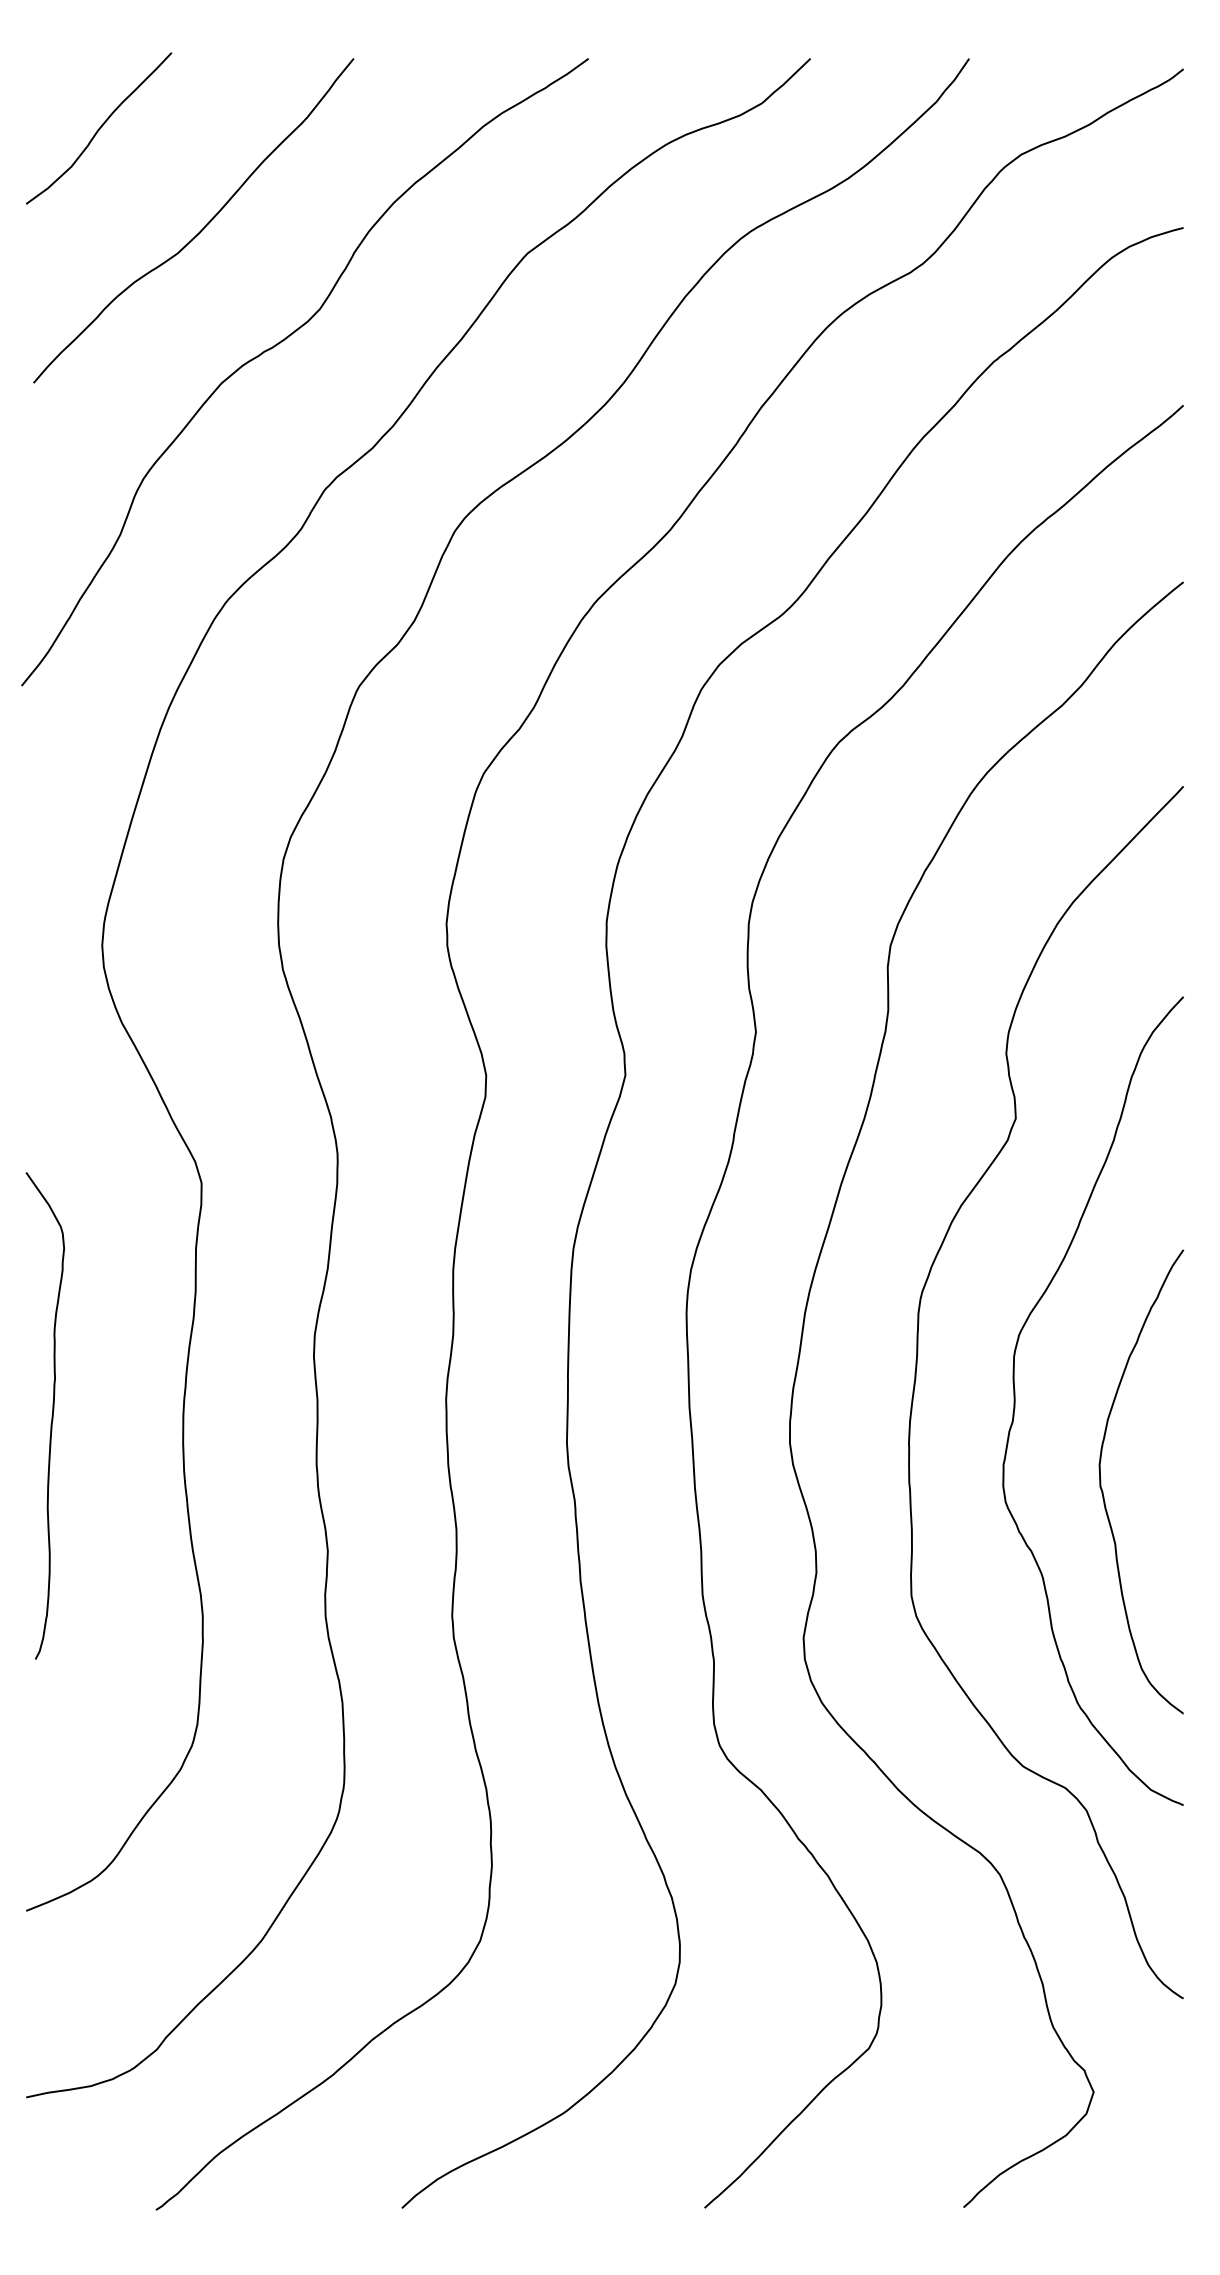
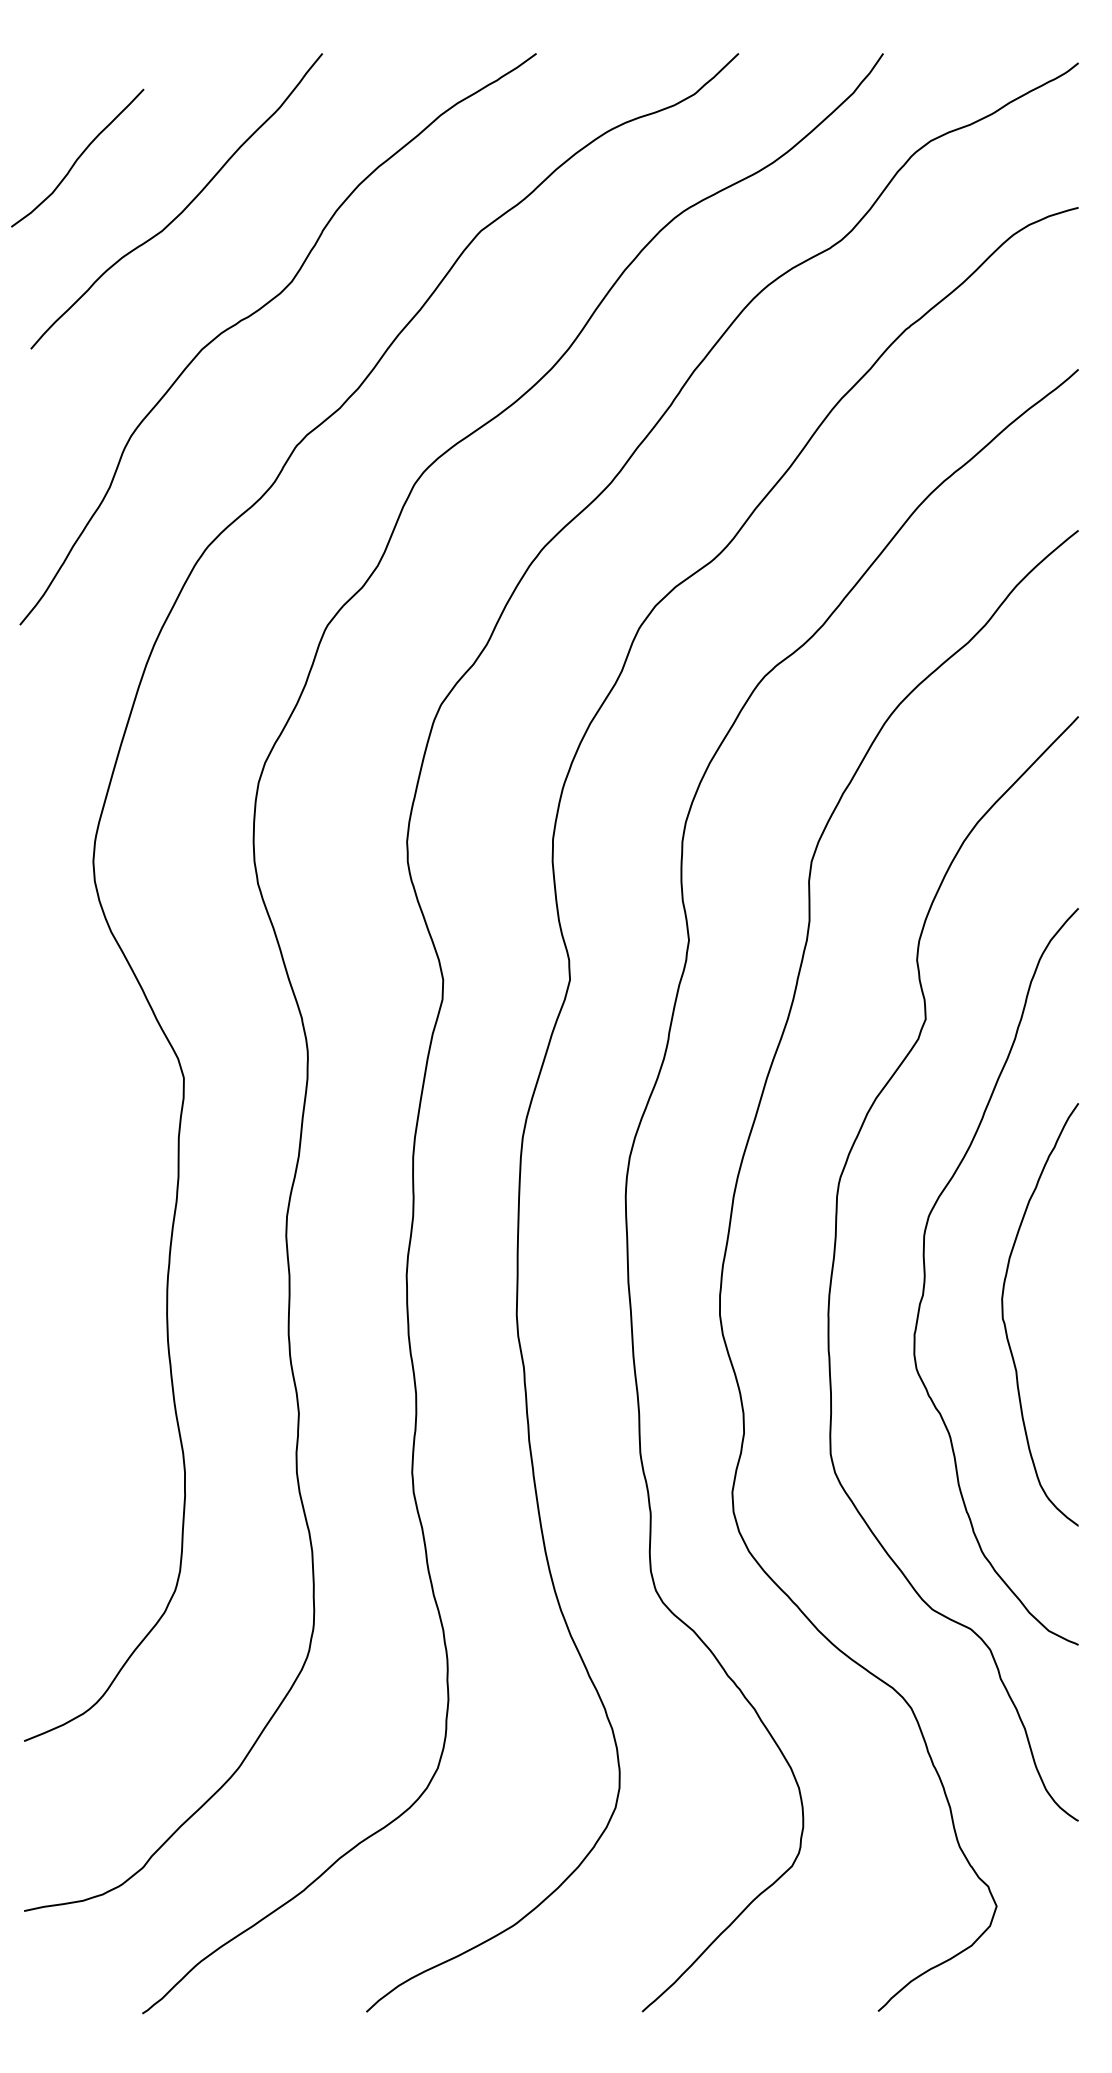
curve: (98, 128) -> (77, 158), moved
curve: (51, 1415) -> (47, 1289), removed
curve: (1103, 1491) -> (1005, 1323), moved

